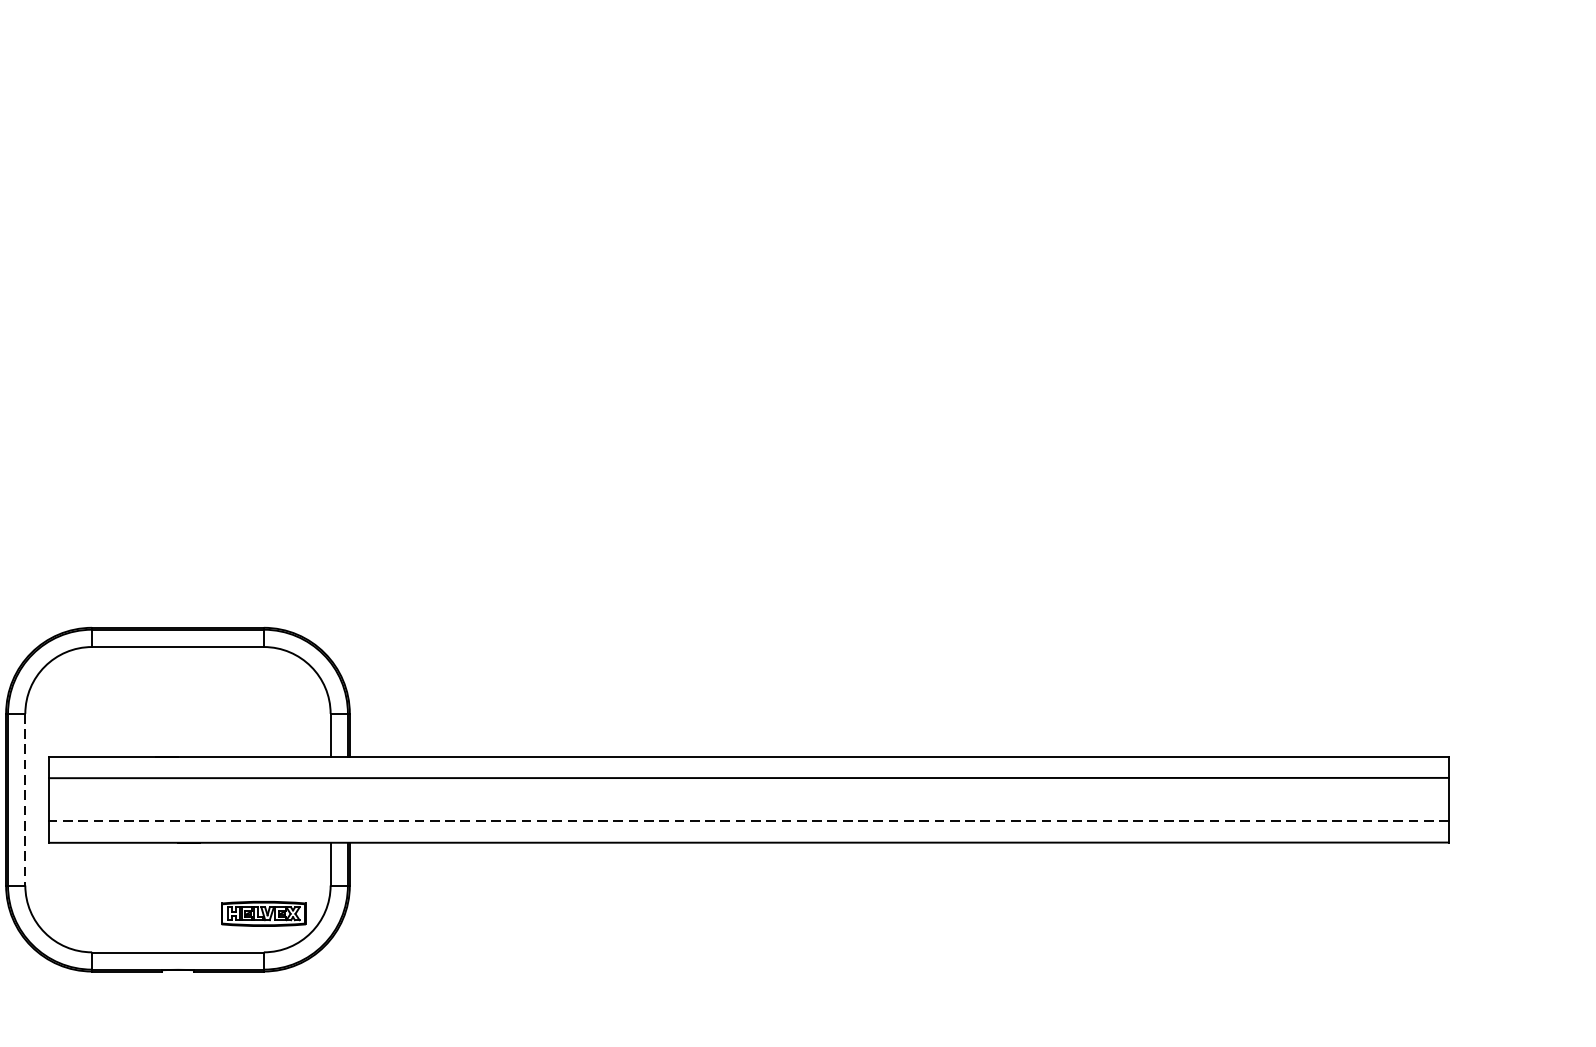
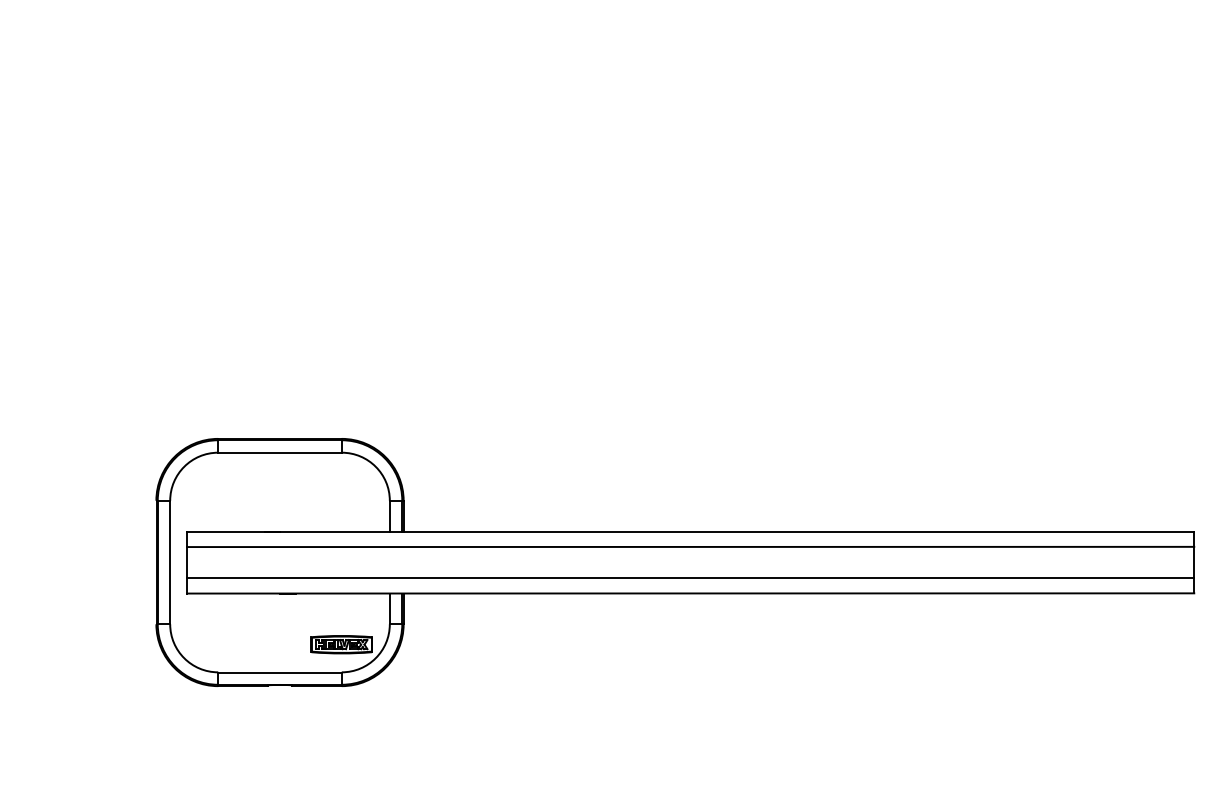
line: (25, 799) -> (170, 562), dashed -> solid
line: (748, 821) -> (690, 578), dashed -> solid

